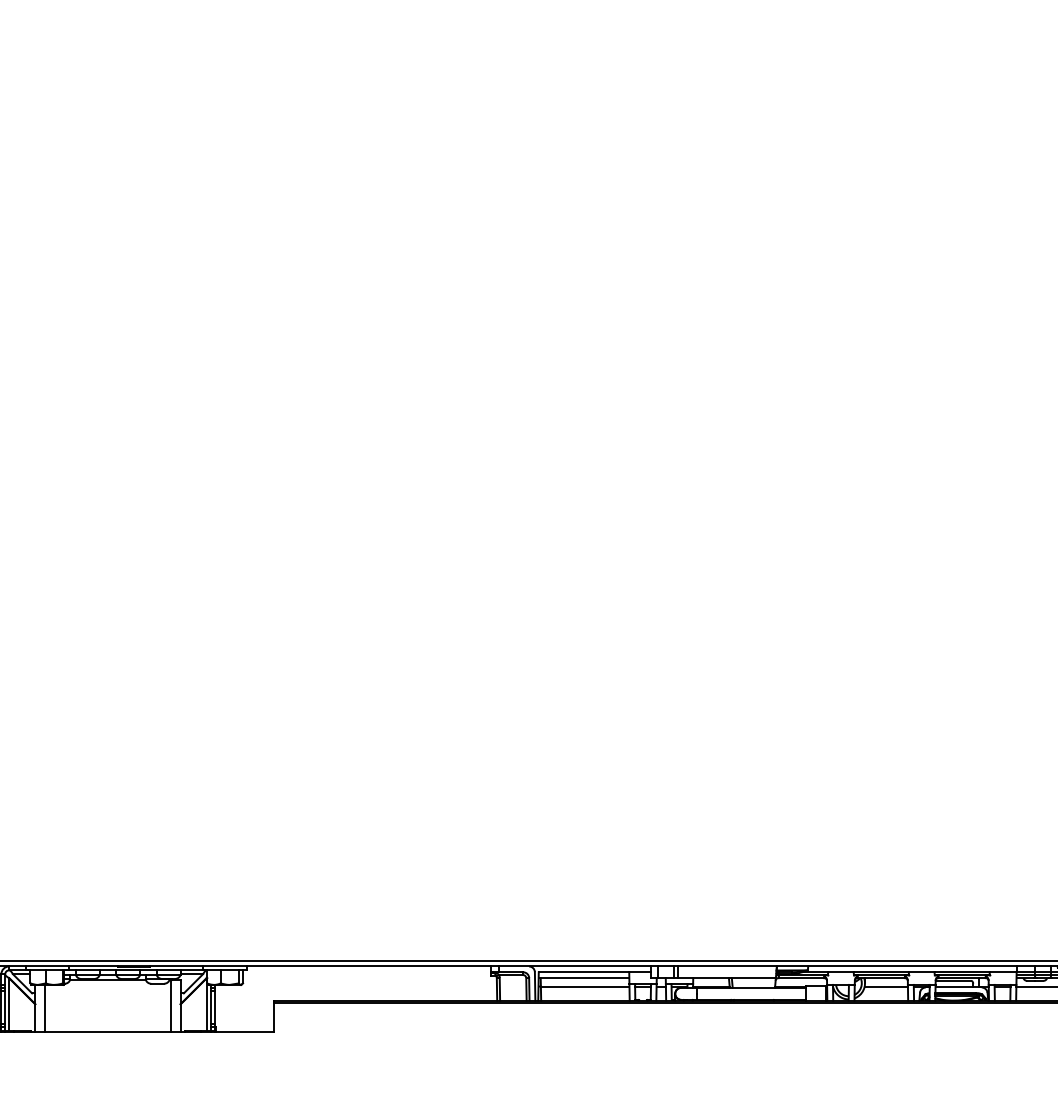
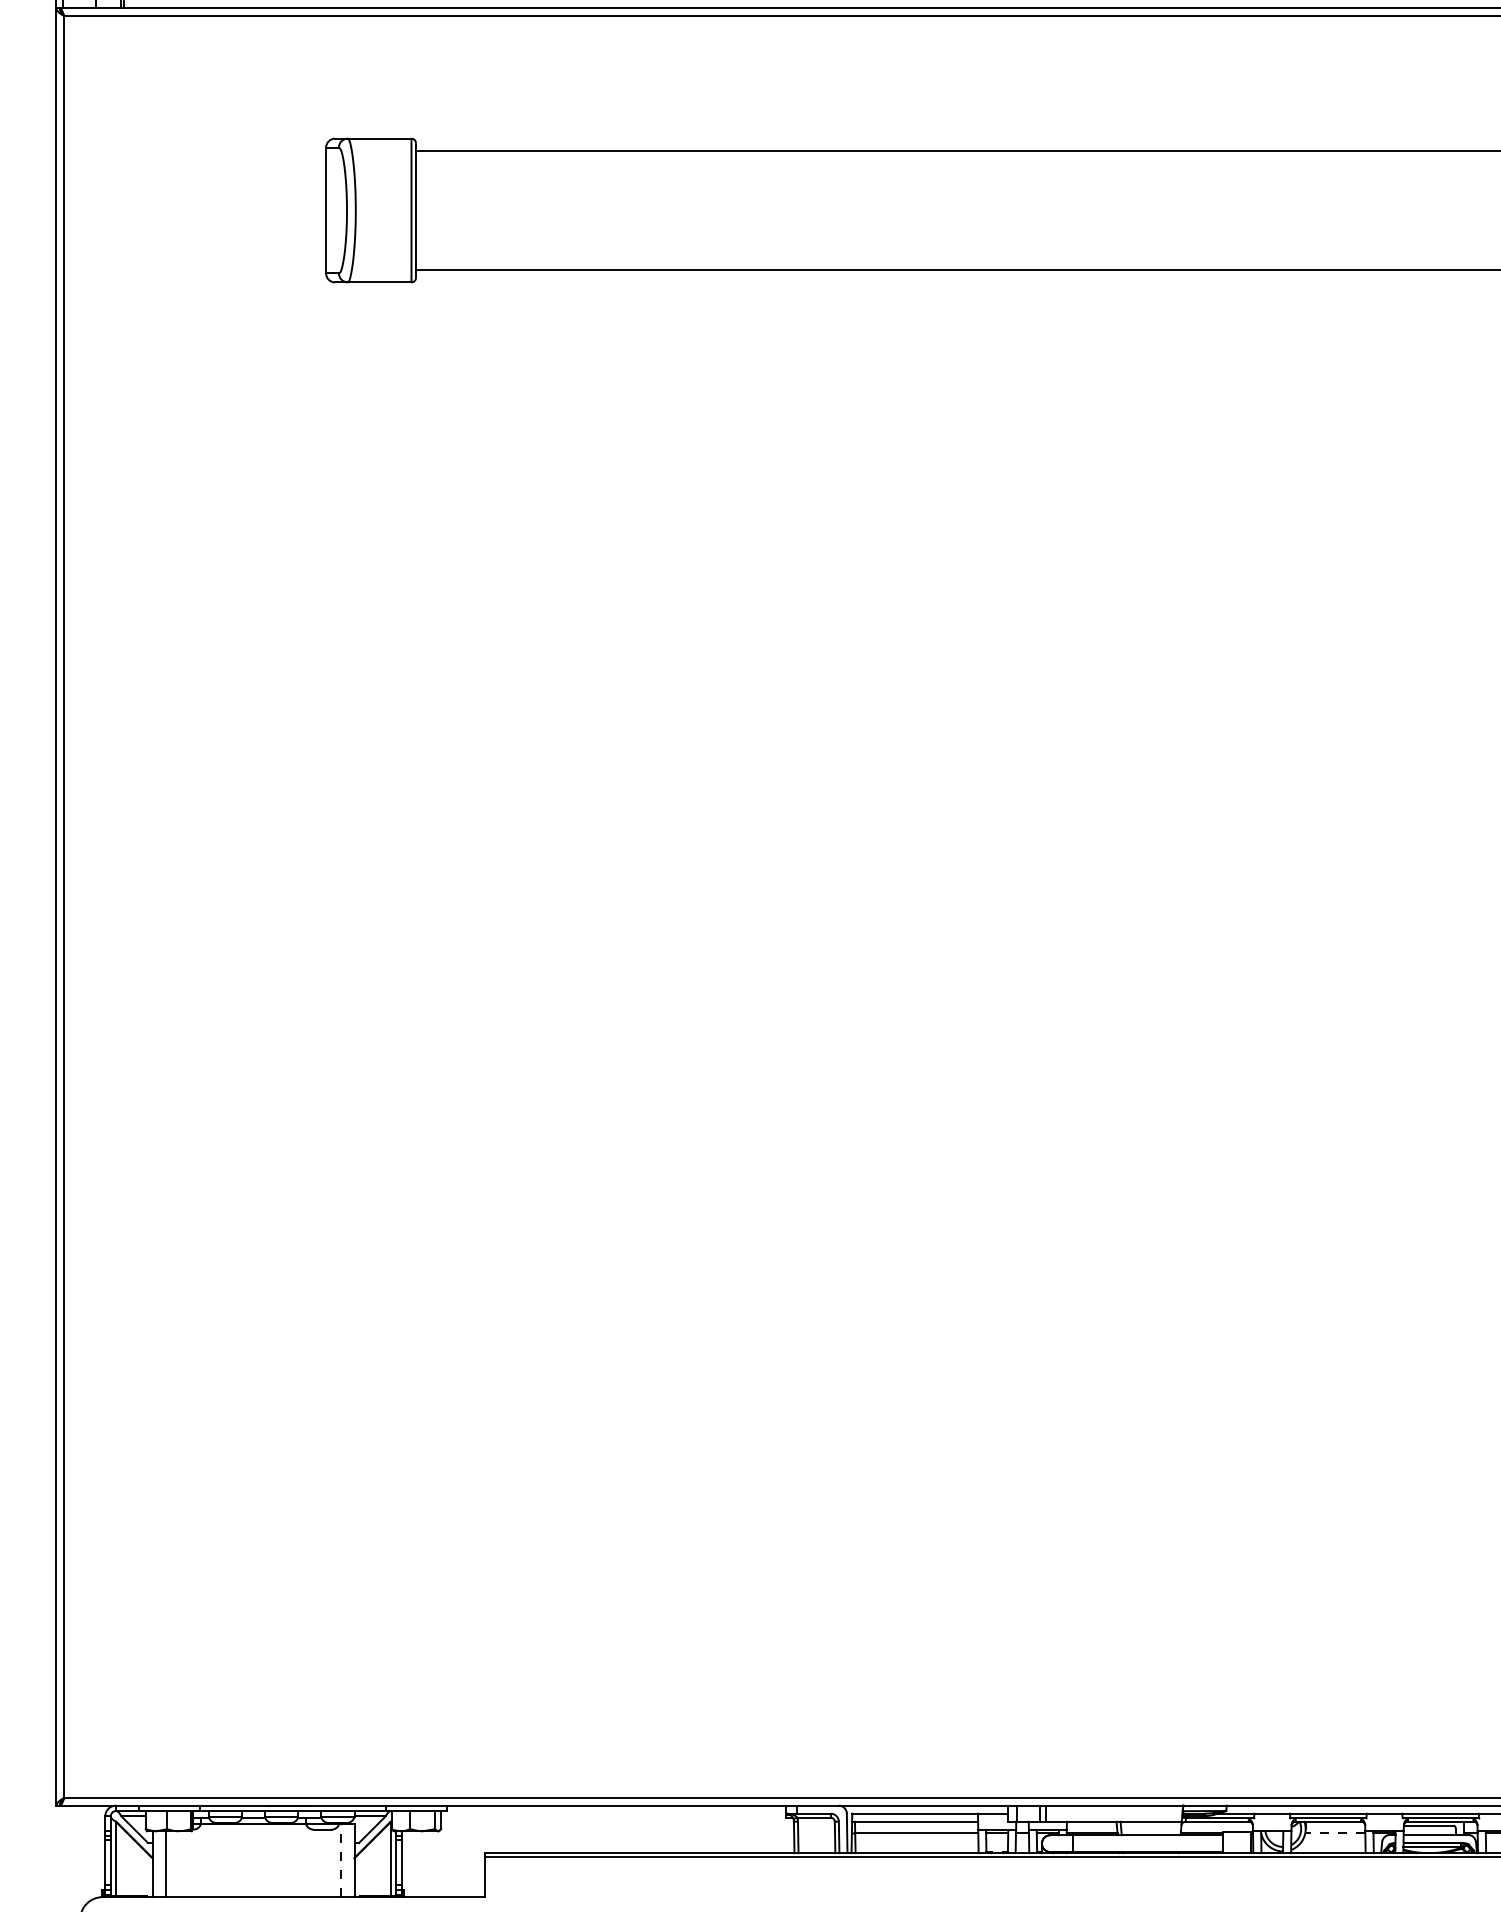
line: (885, 986) -> (1334, 1833), solid -> dashed
line: (171, 1005) -> (341, 1860), solid -> dashed

